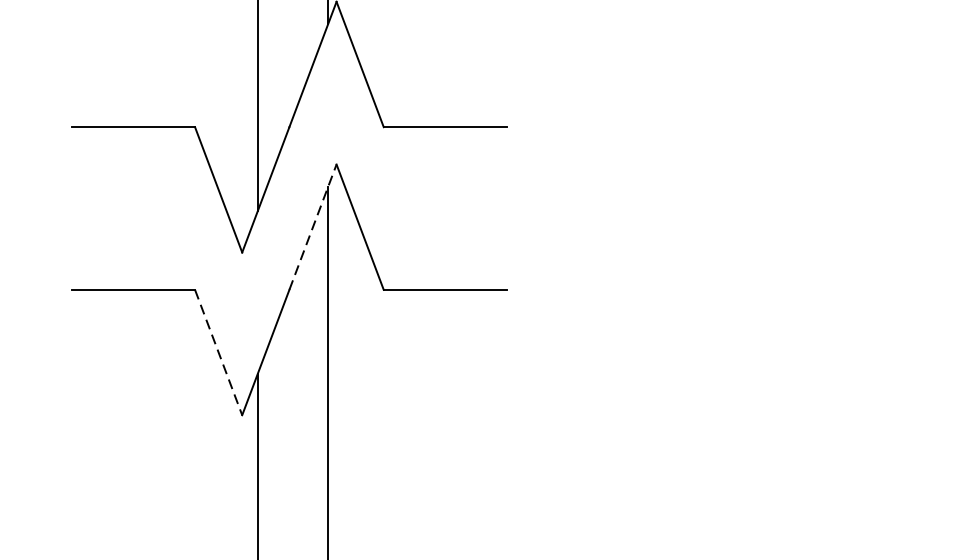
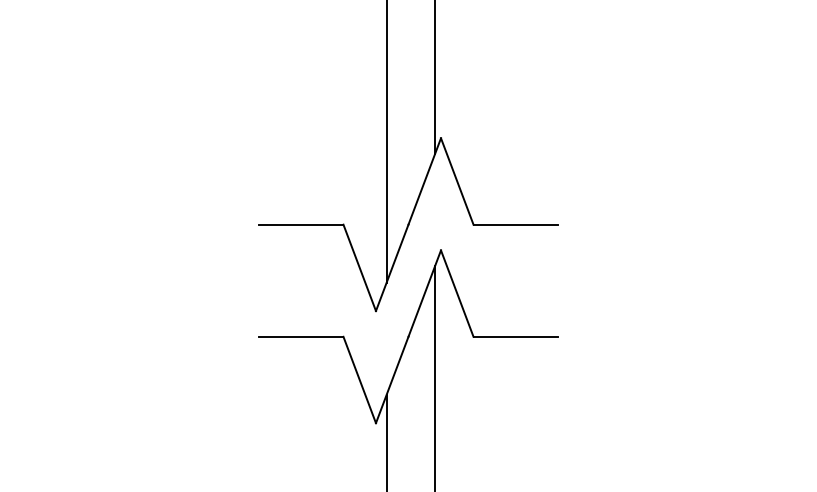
line: (312, 227) -> (424, 293), dashed -> solid
line: (218, 353) -> (359, 380), dashed -> solid

